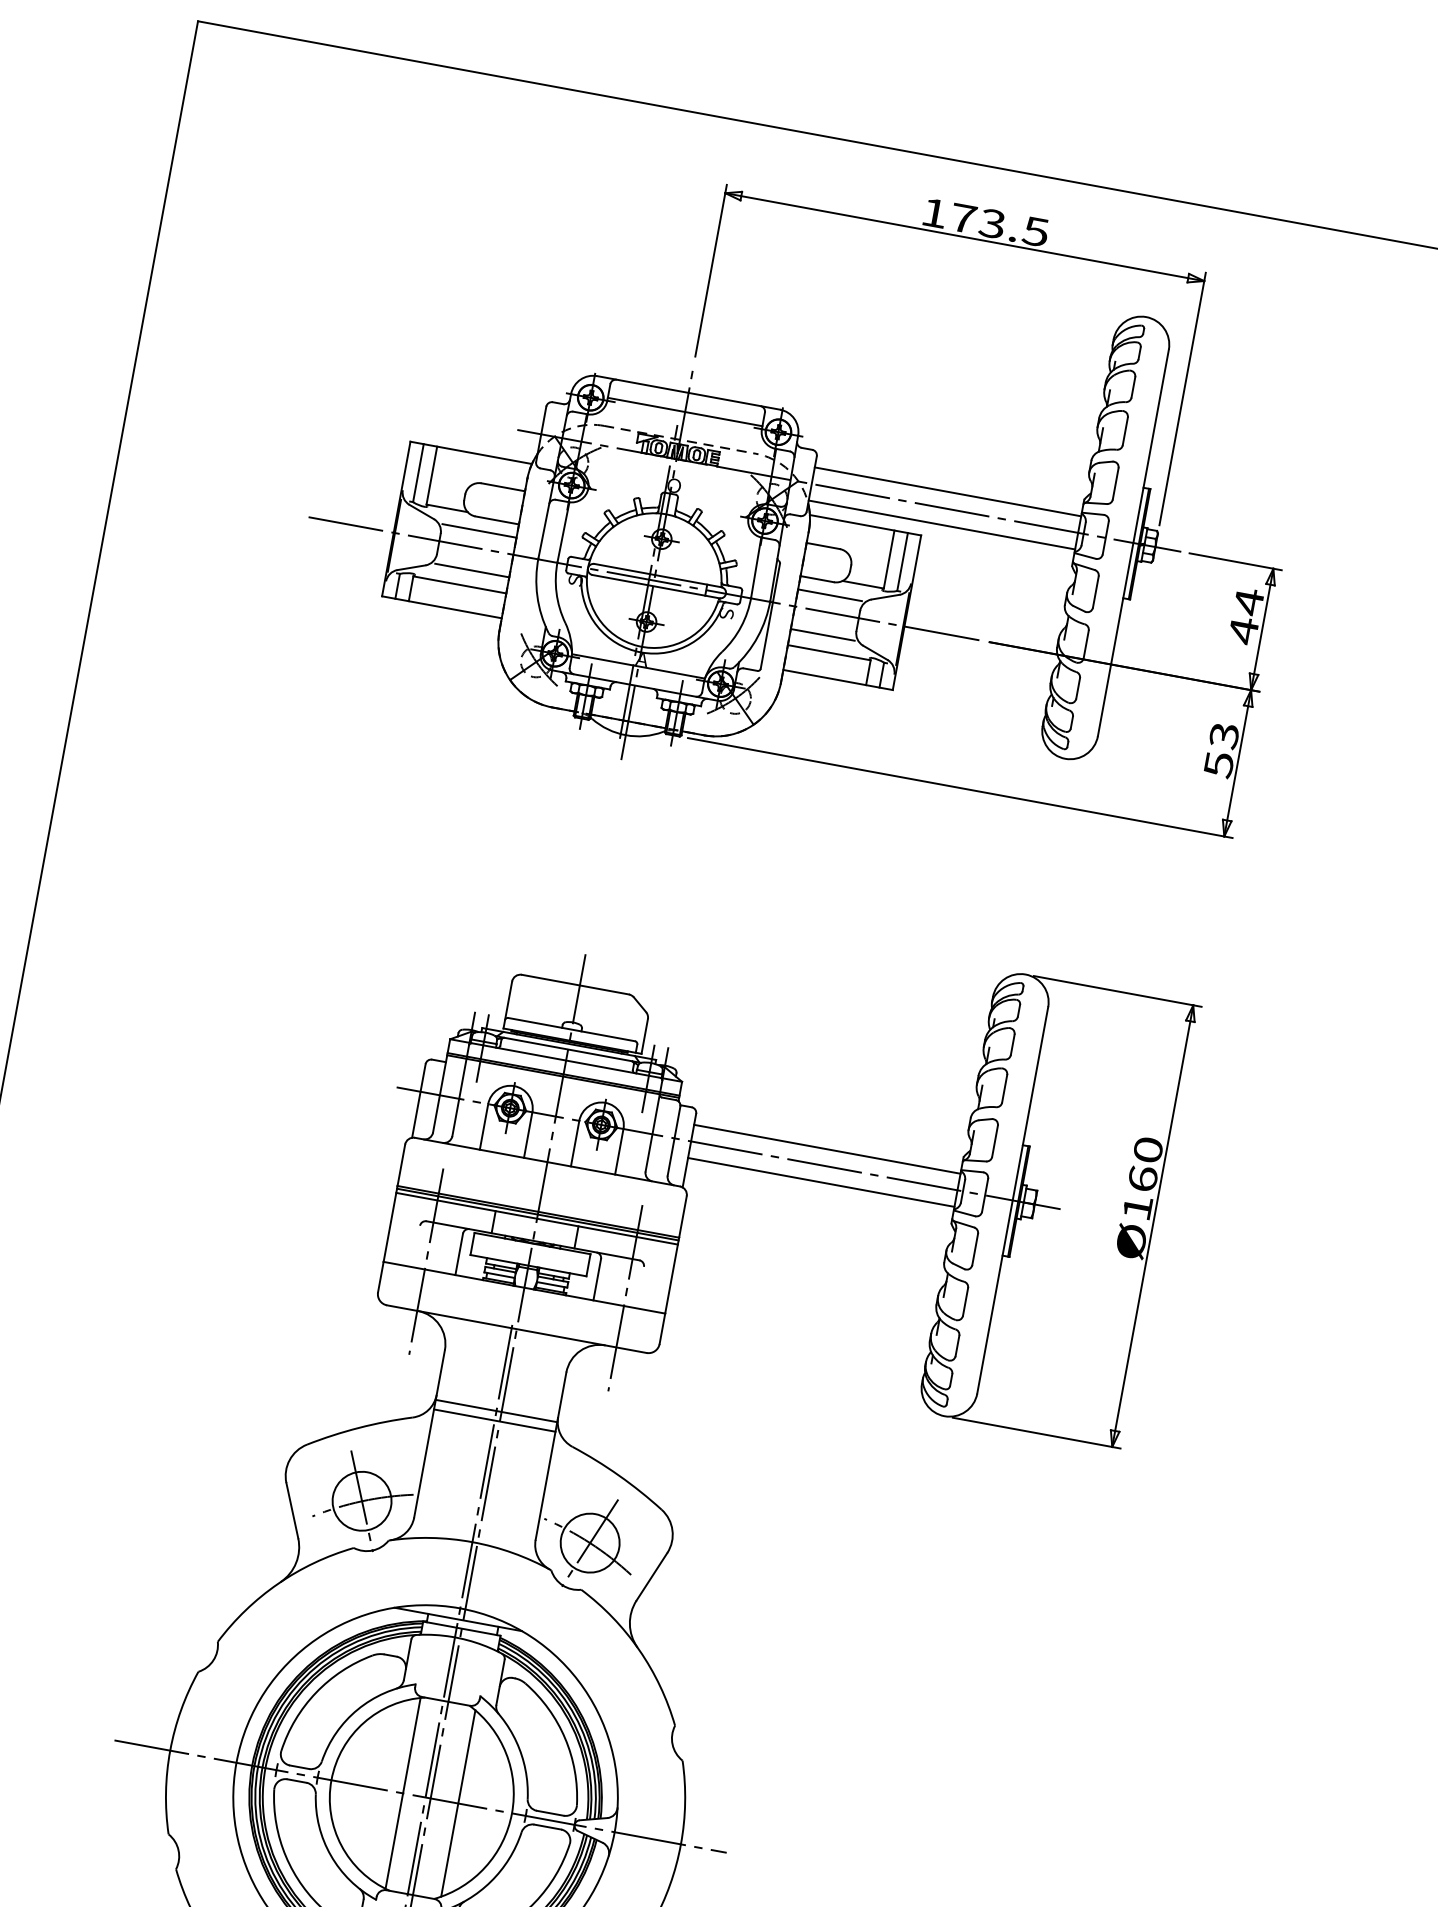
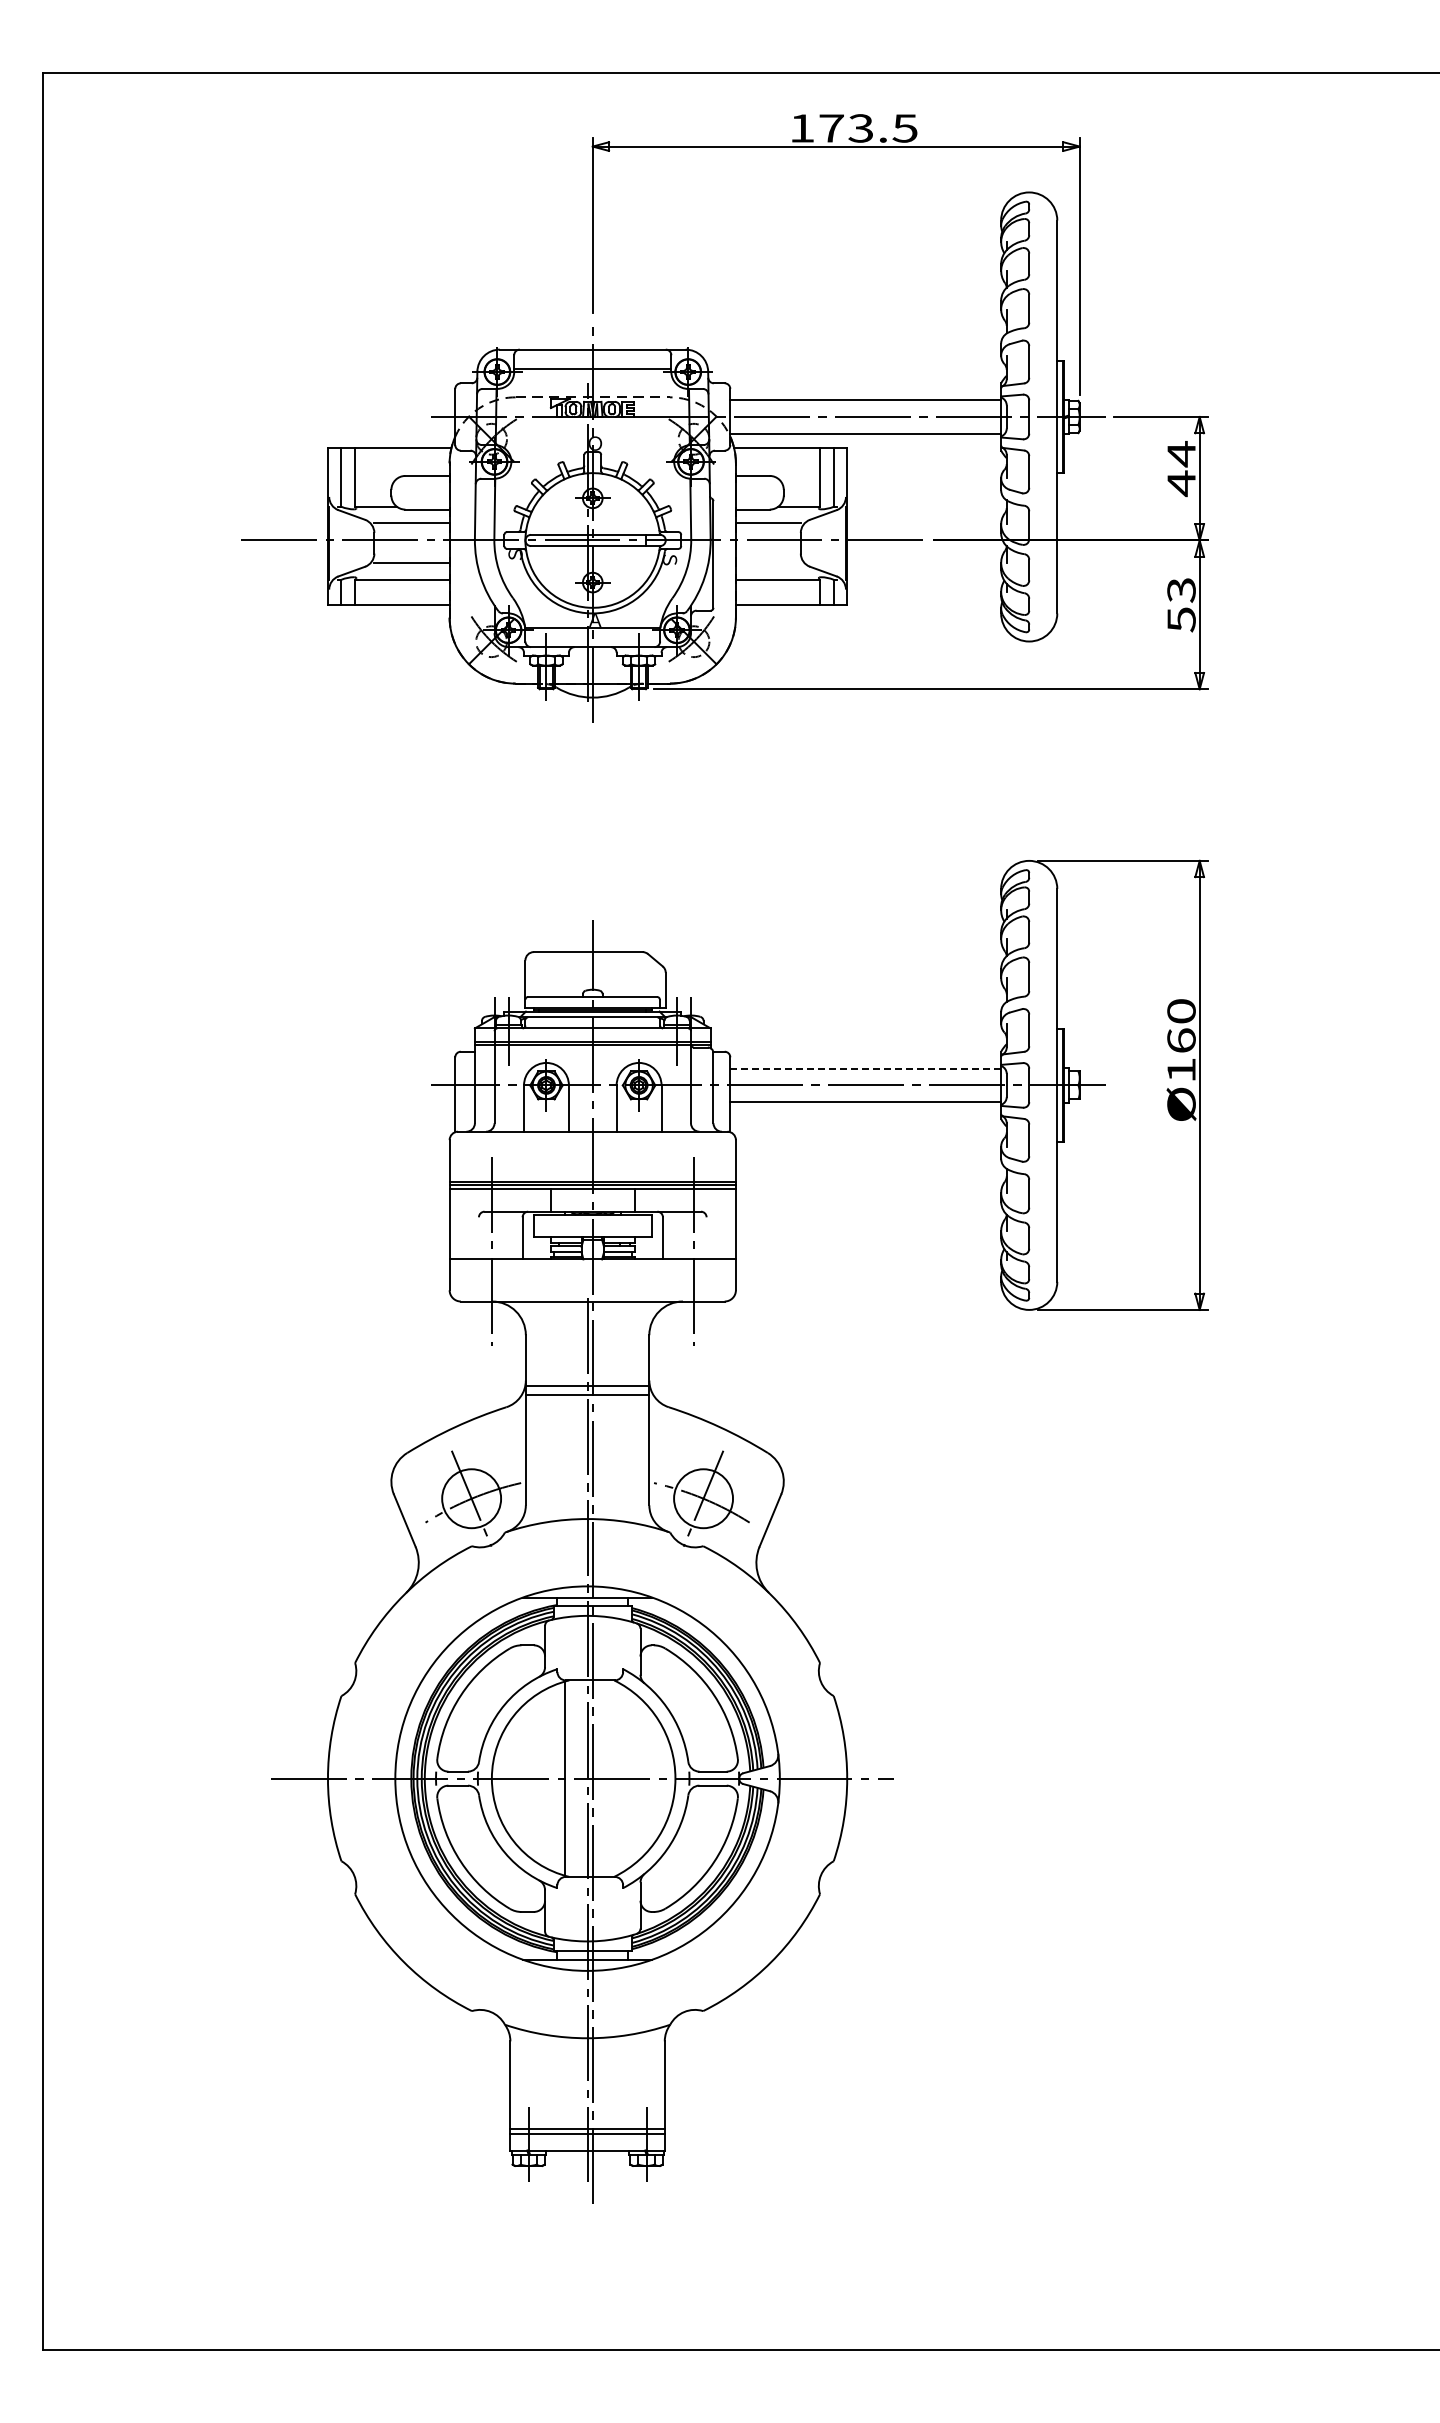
line: (821, 634) -> (767, 563), removed
line: (828, 1149) -> (866, 1068), solid -> dashed
line: (457, 1803) -> (620, 1778), removed

